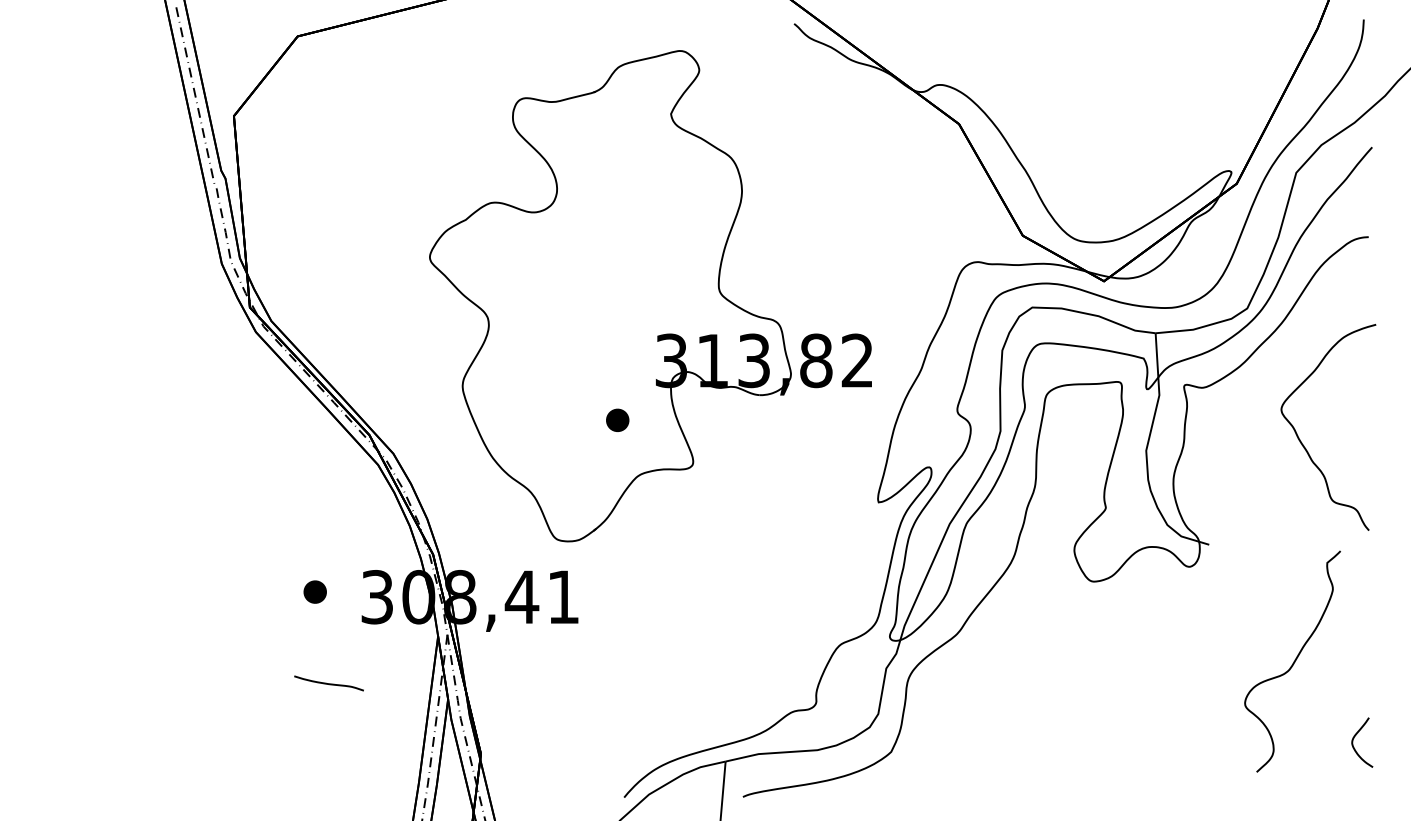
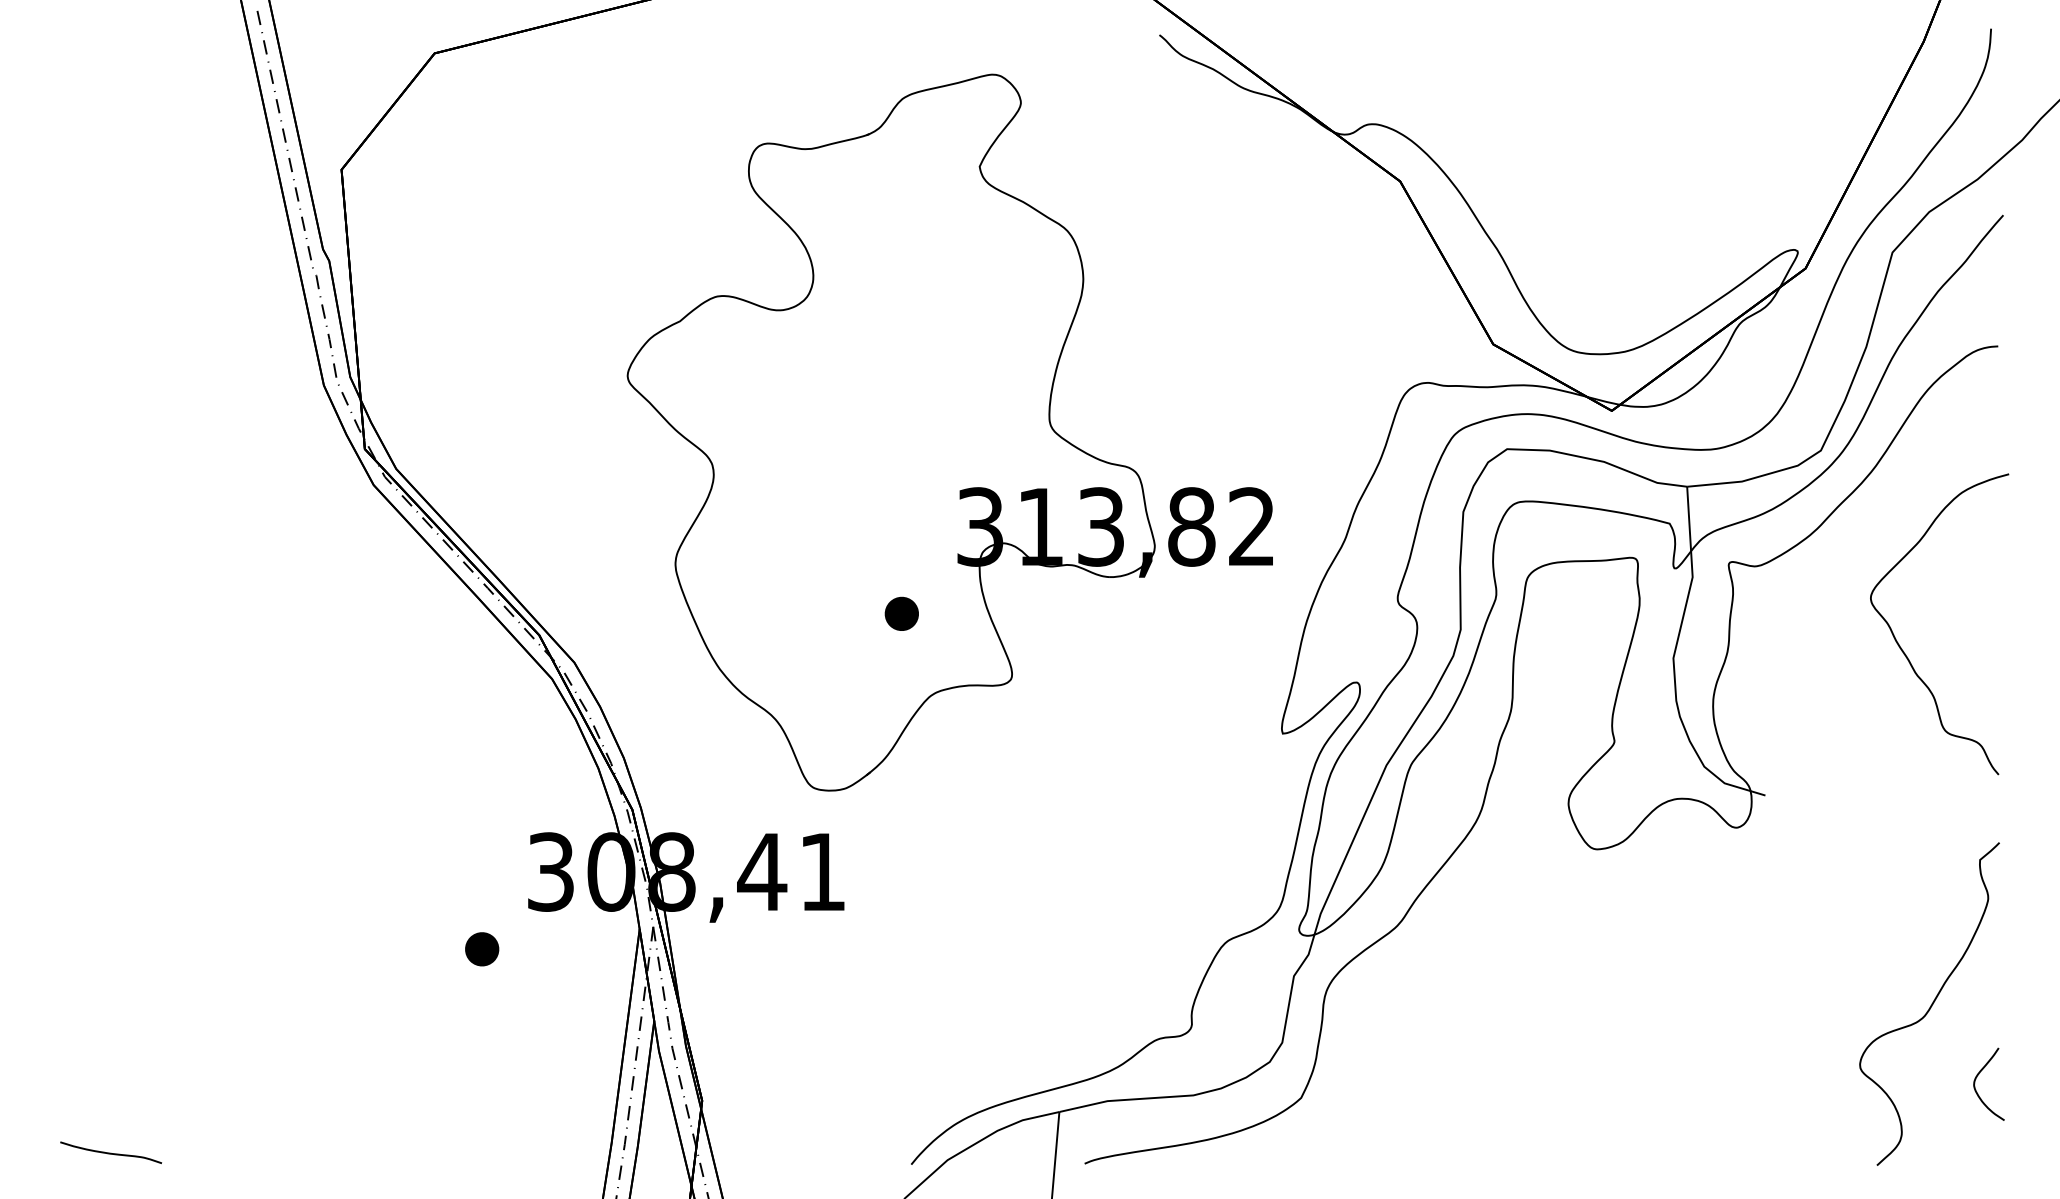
part: (314, 591) -> (481, 948), moved
curve: (1293, 661) -> (1930, 1003), moved
curve: (328, 683) -> (110, 1152), moved

